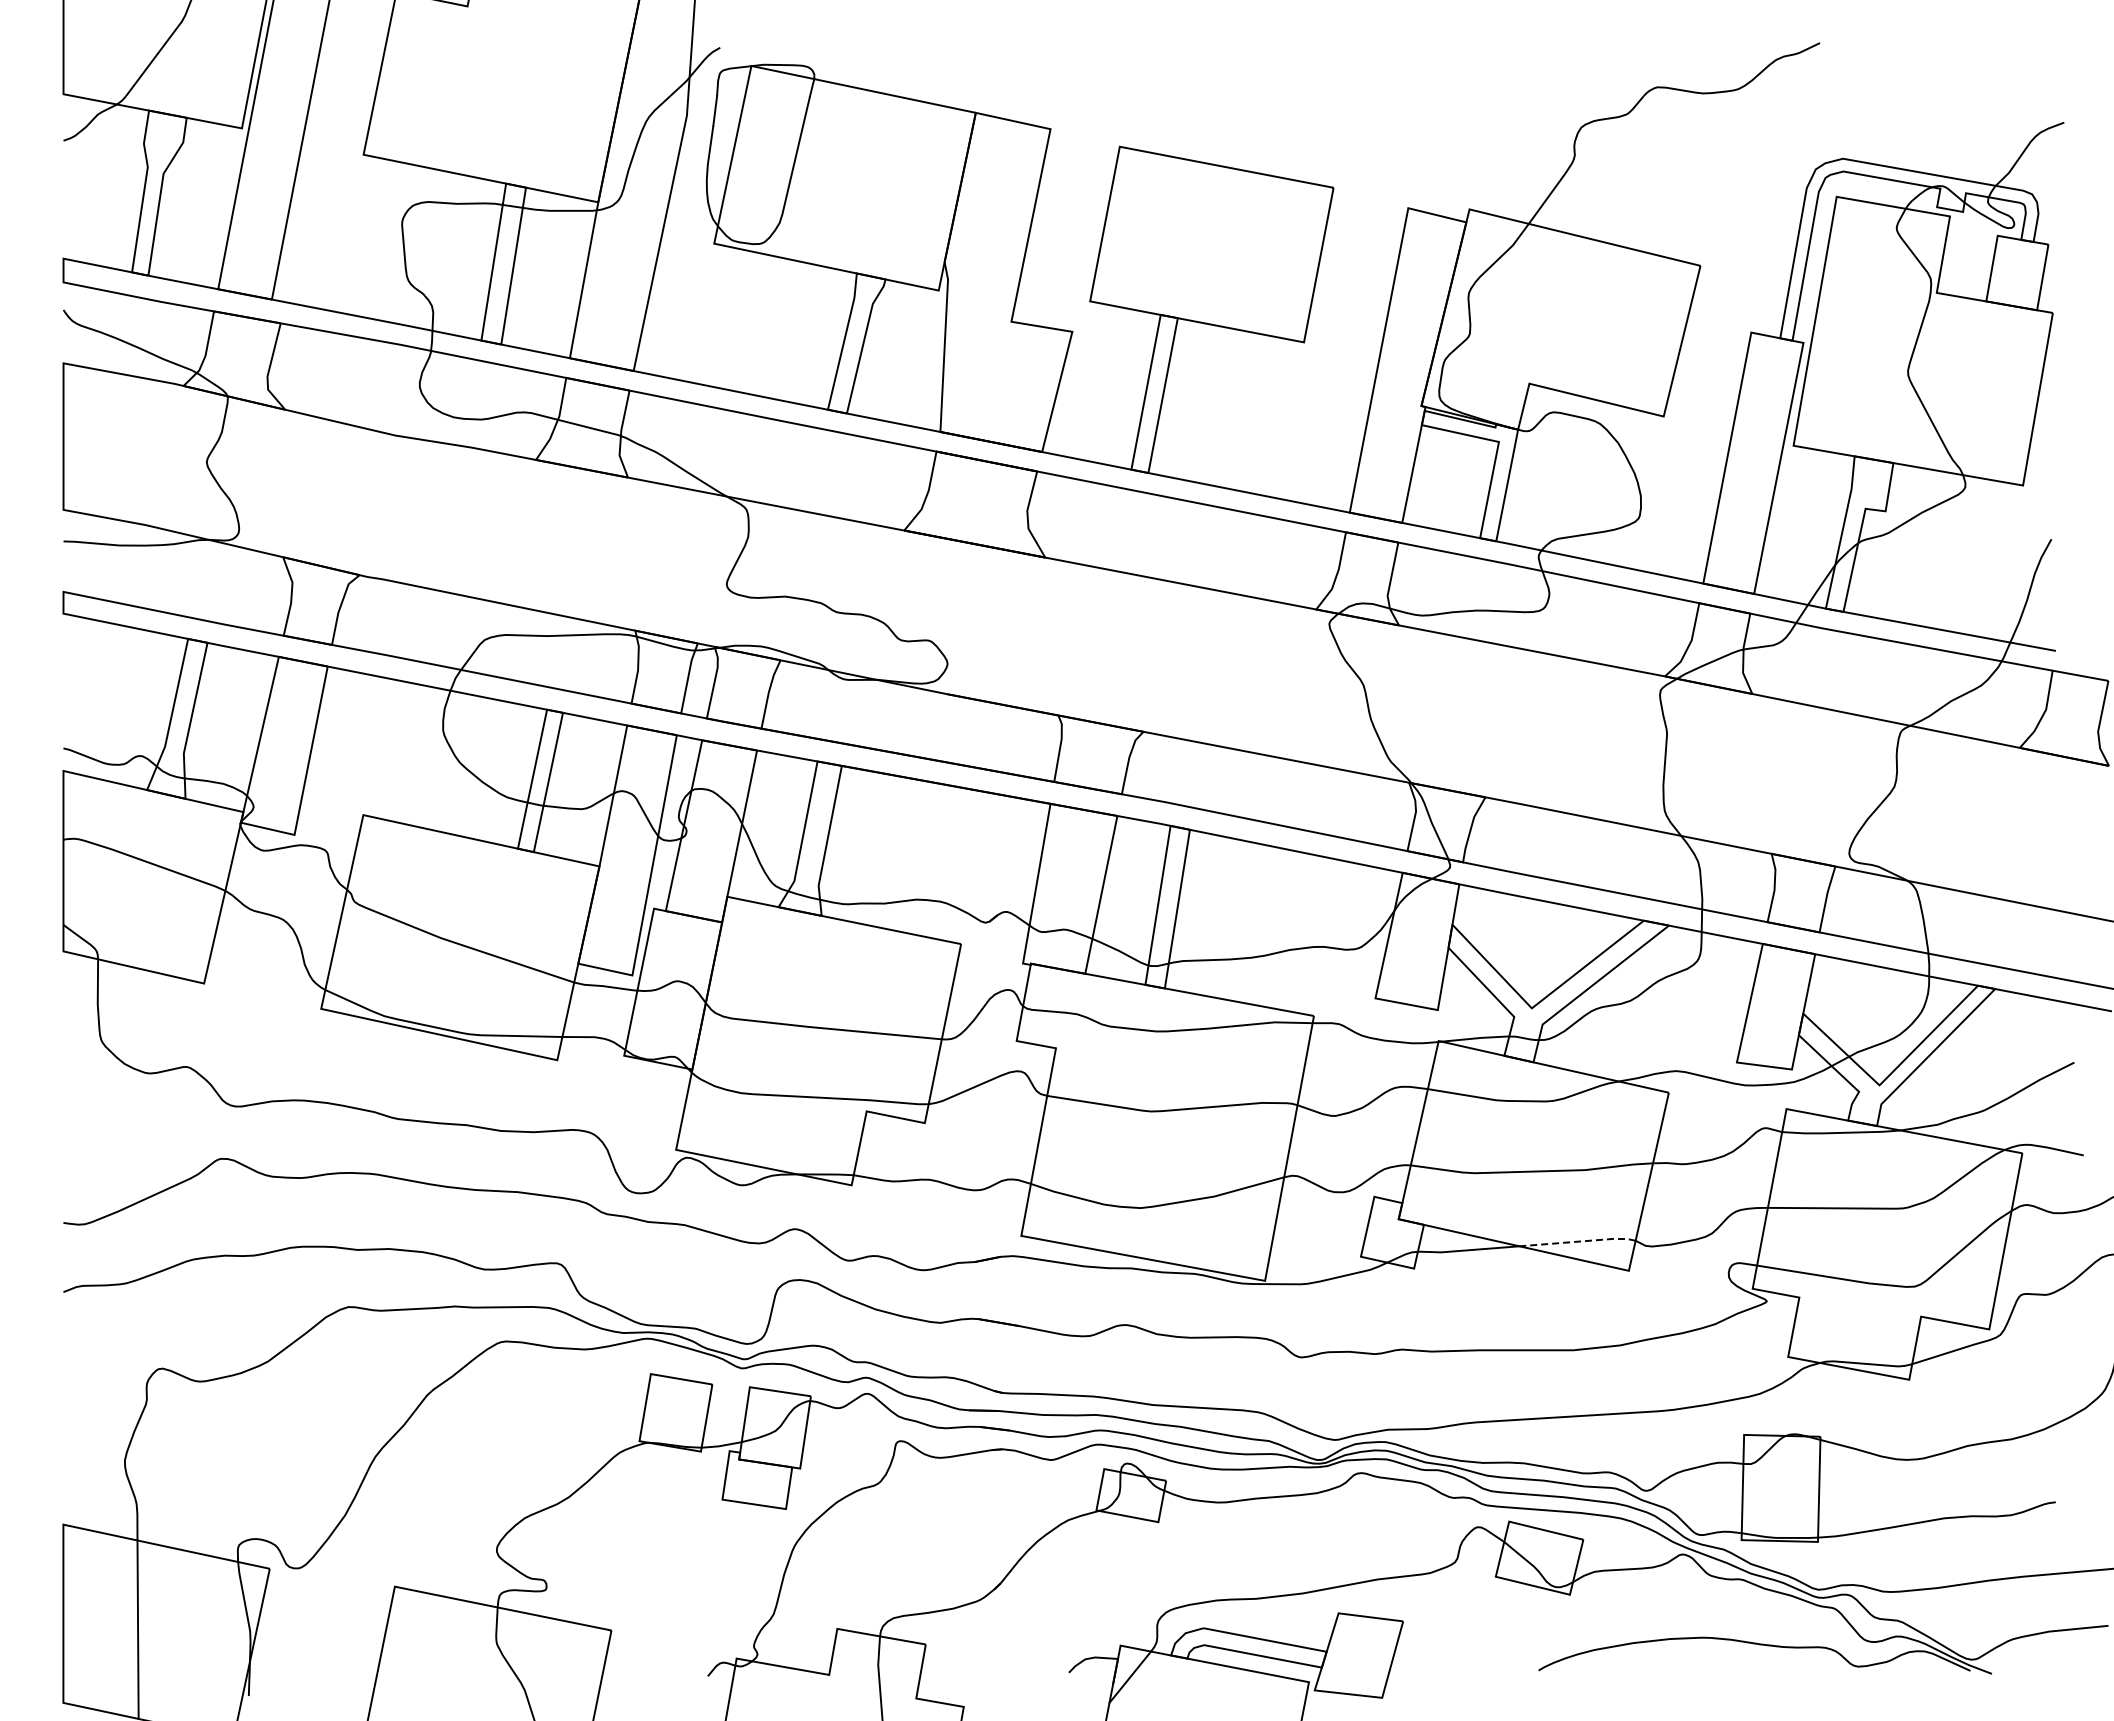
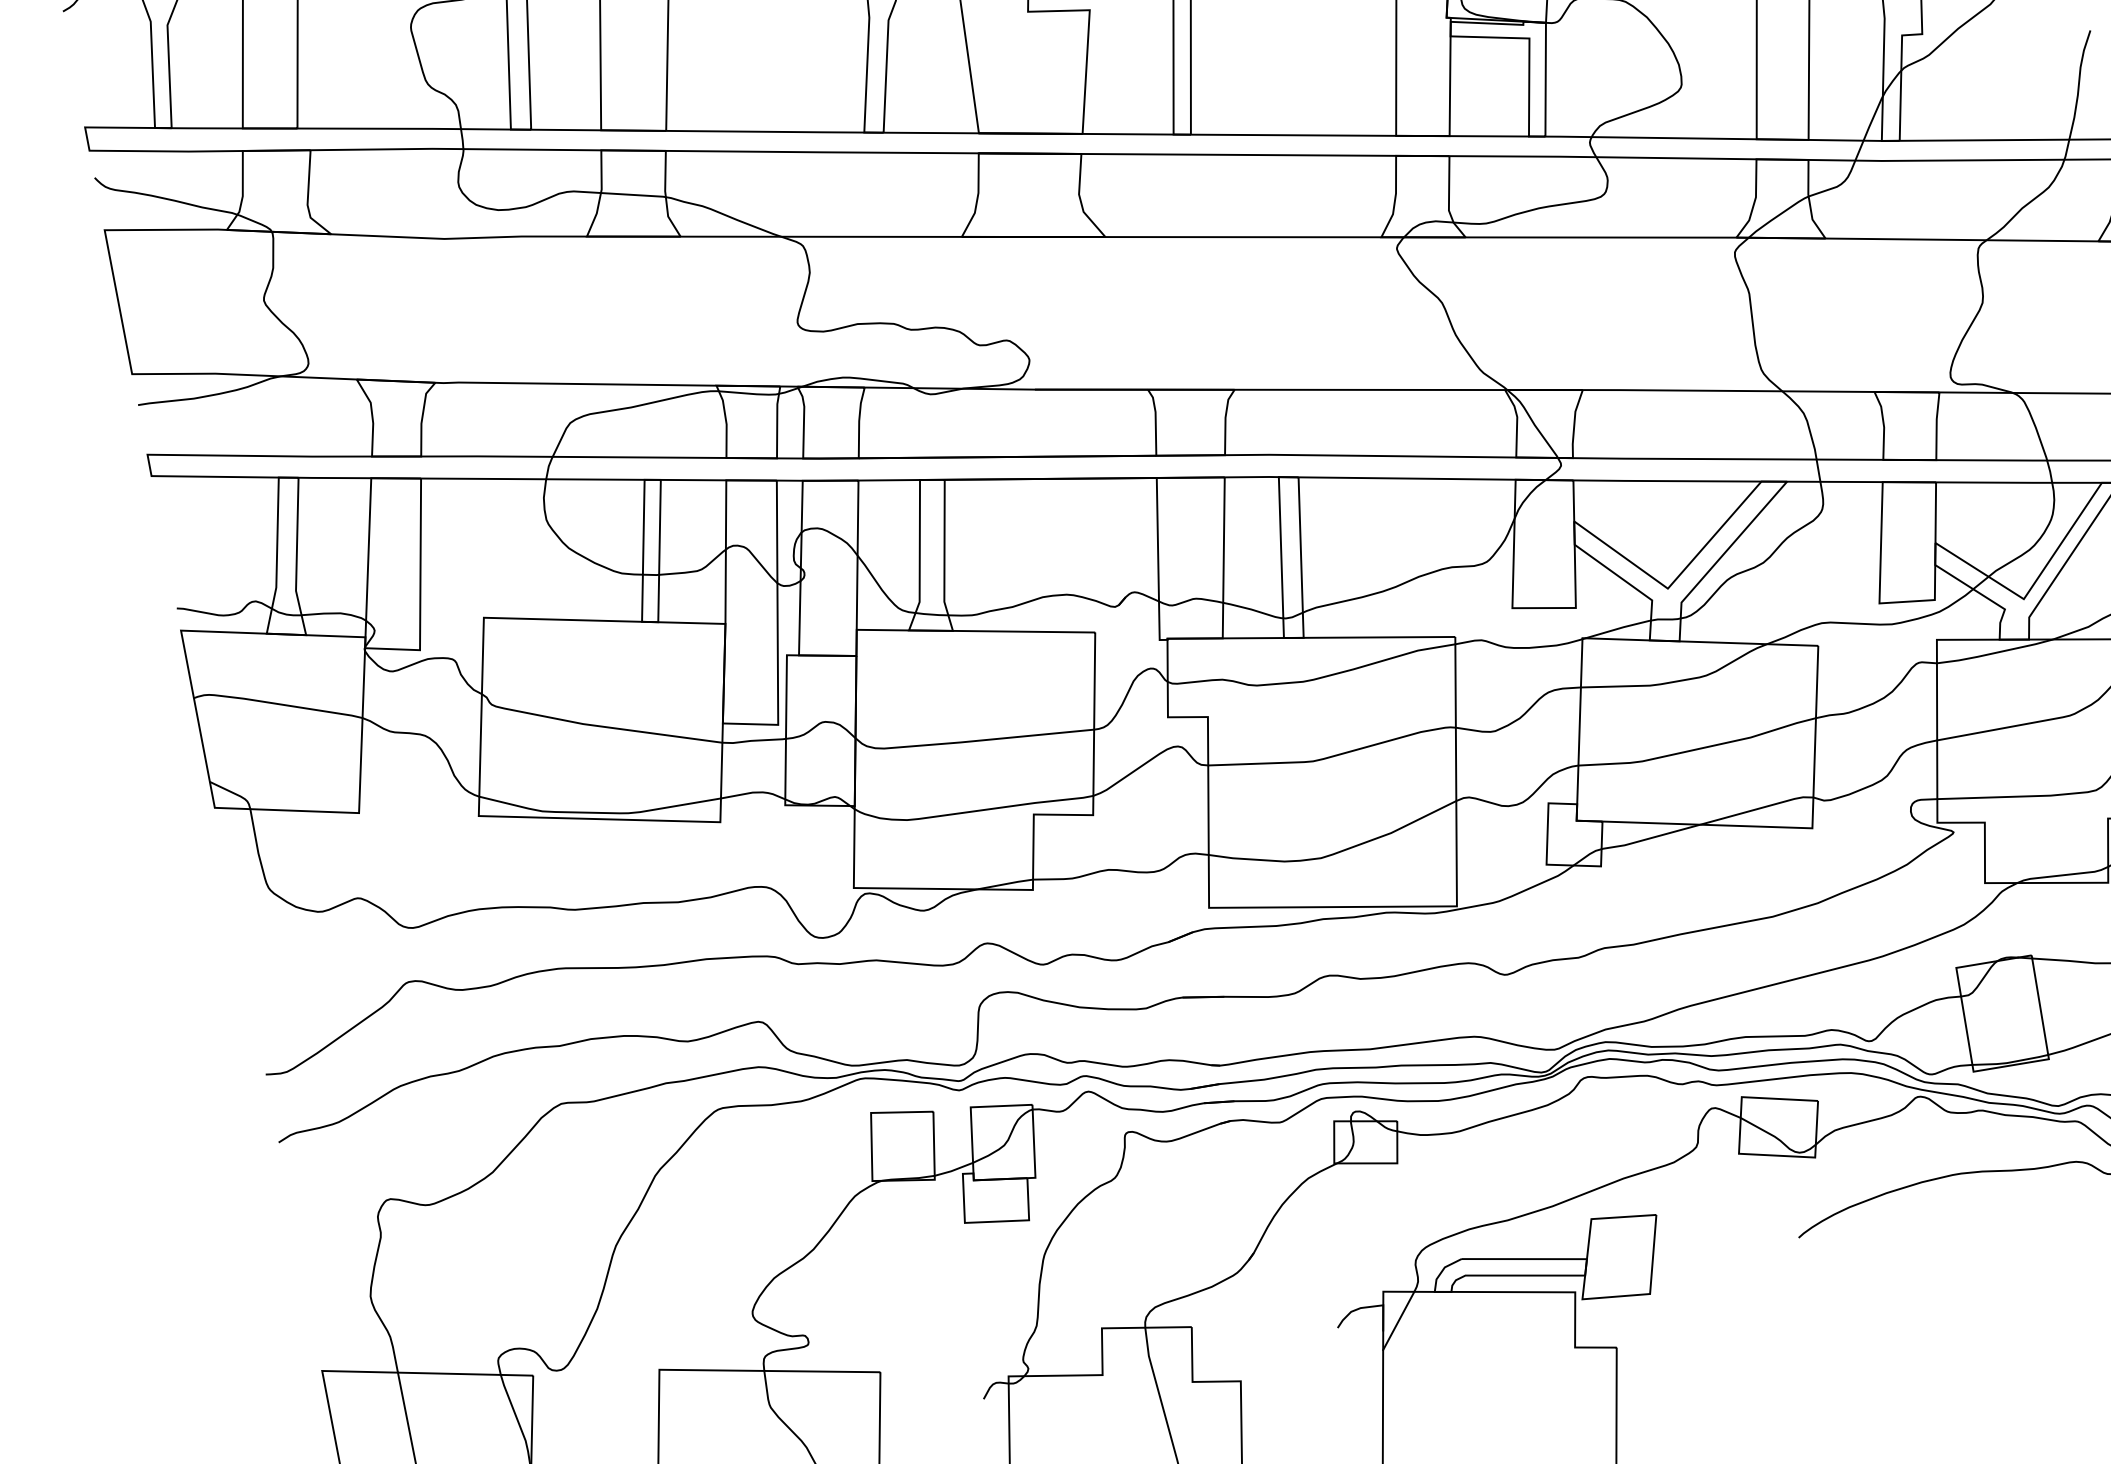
line: (1579, 1241) -> (1758, 808), dashed -> solid

